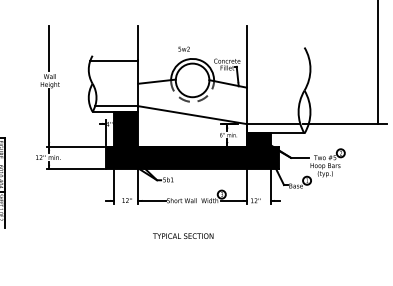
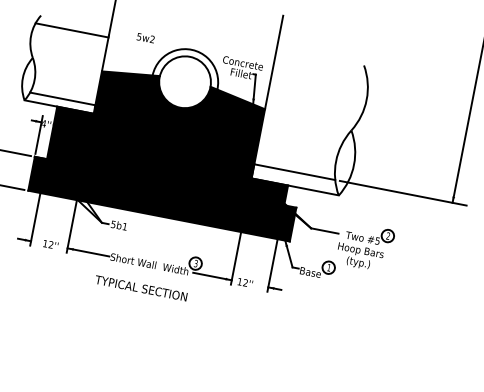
text: (183, 48) -> (145, 36), moved
fill: (192, 112) -> (175, 130), added
text: (183, 235) -> (141, 287), moved

